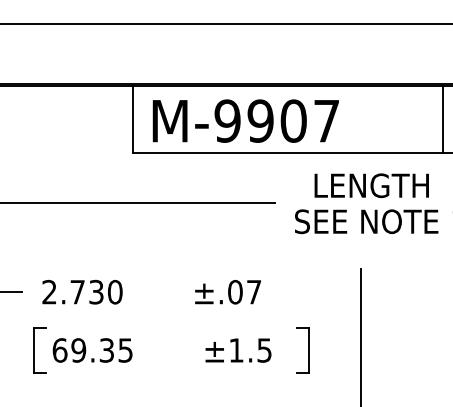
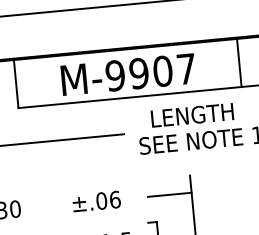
text: (245, 120) -> (128, 74), moved
text: (254, 291) -> (115, 199), ±.07 -> ±.06
line: (329, 292) -> (169, 194), added

